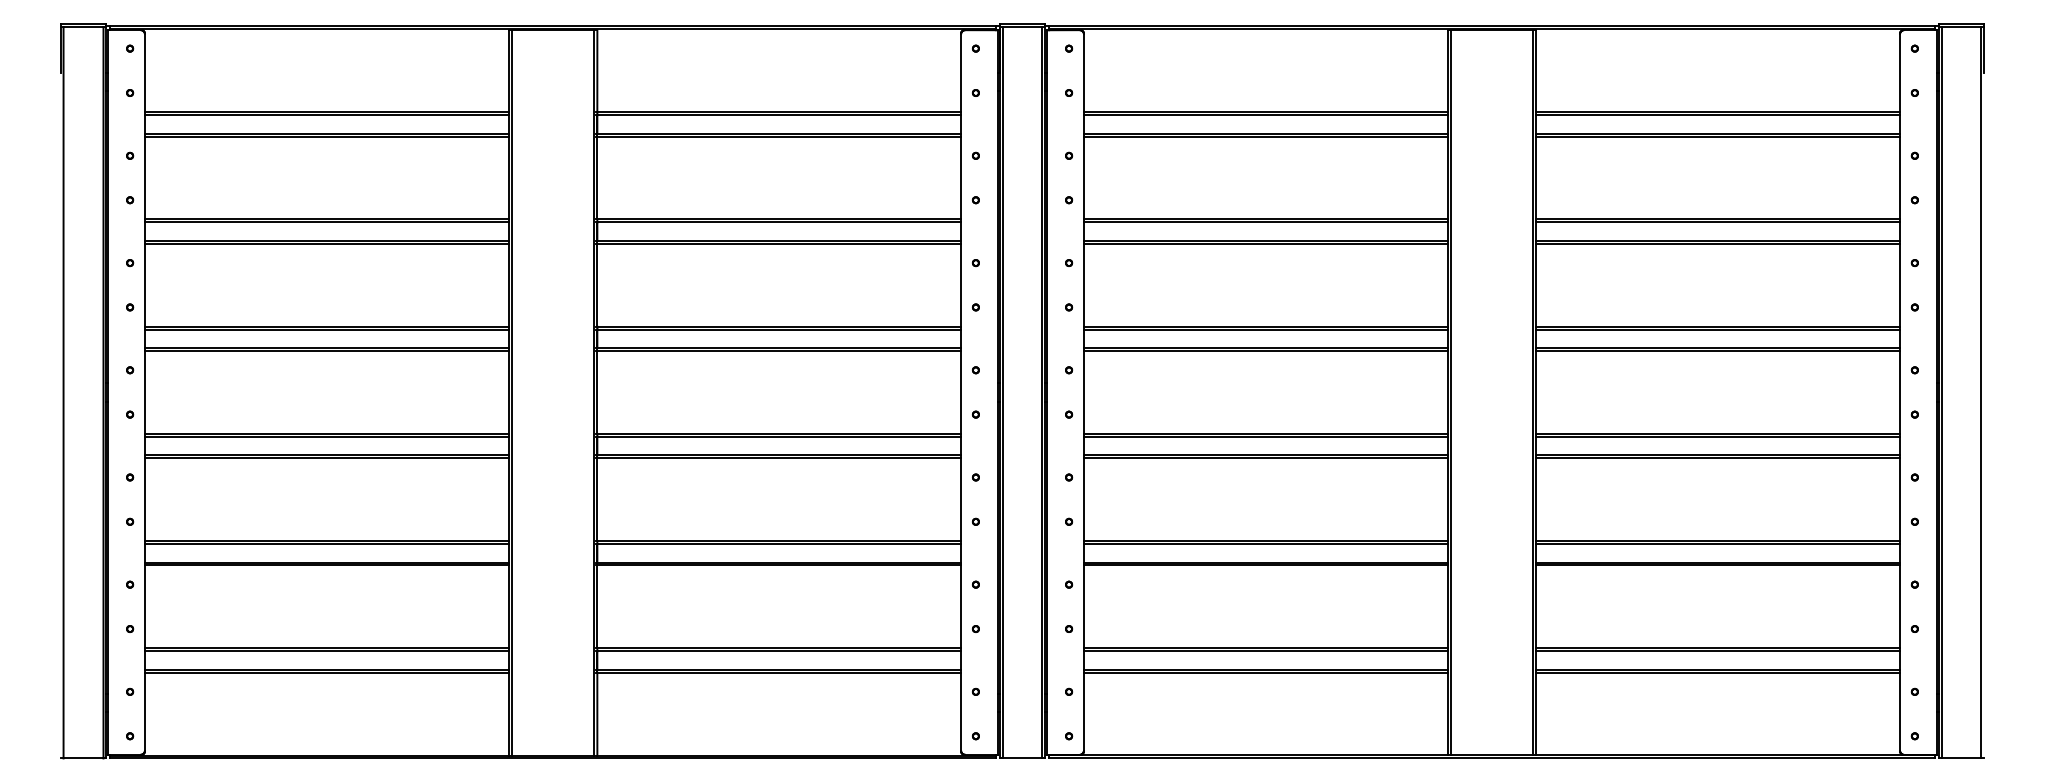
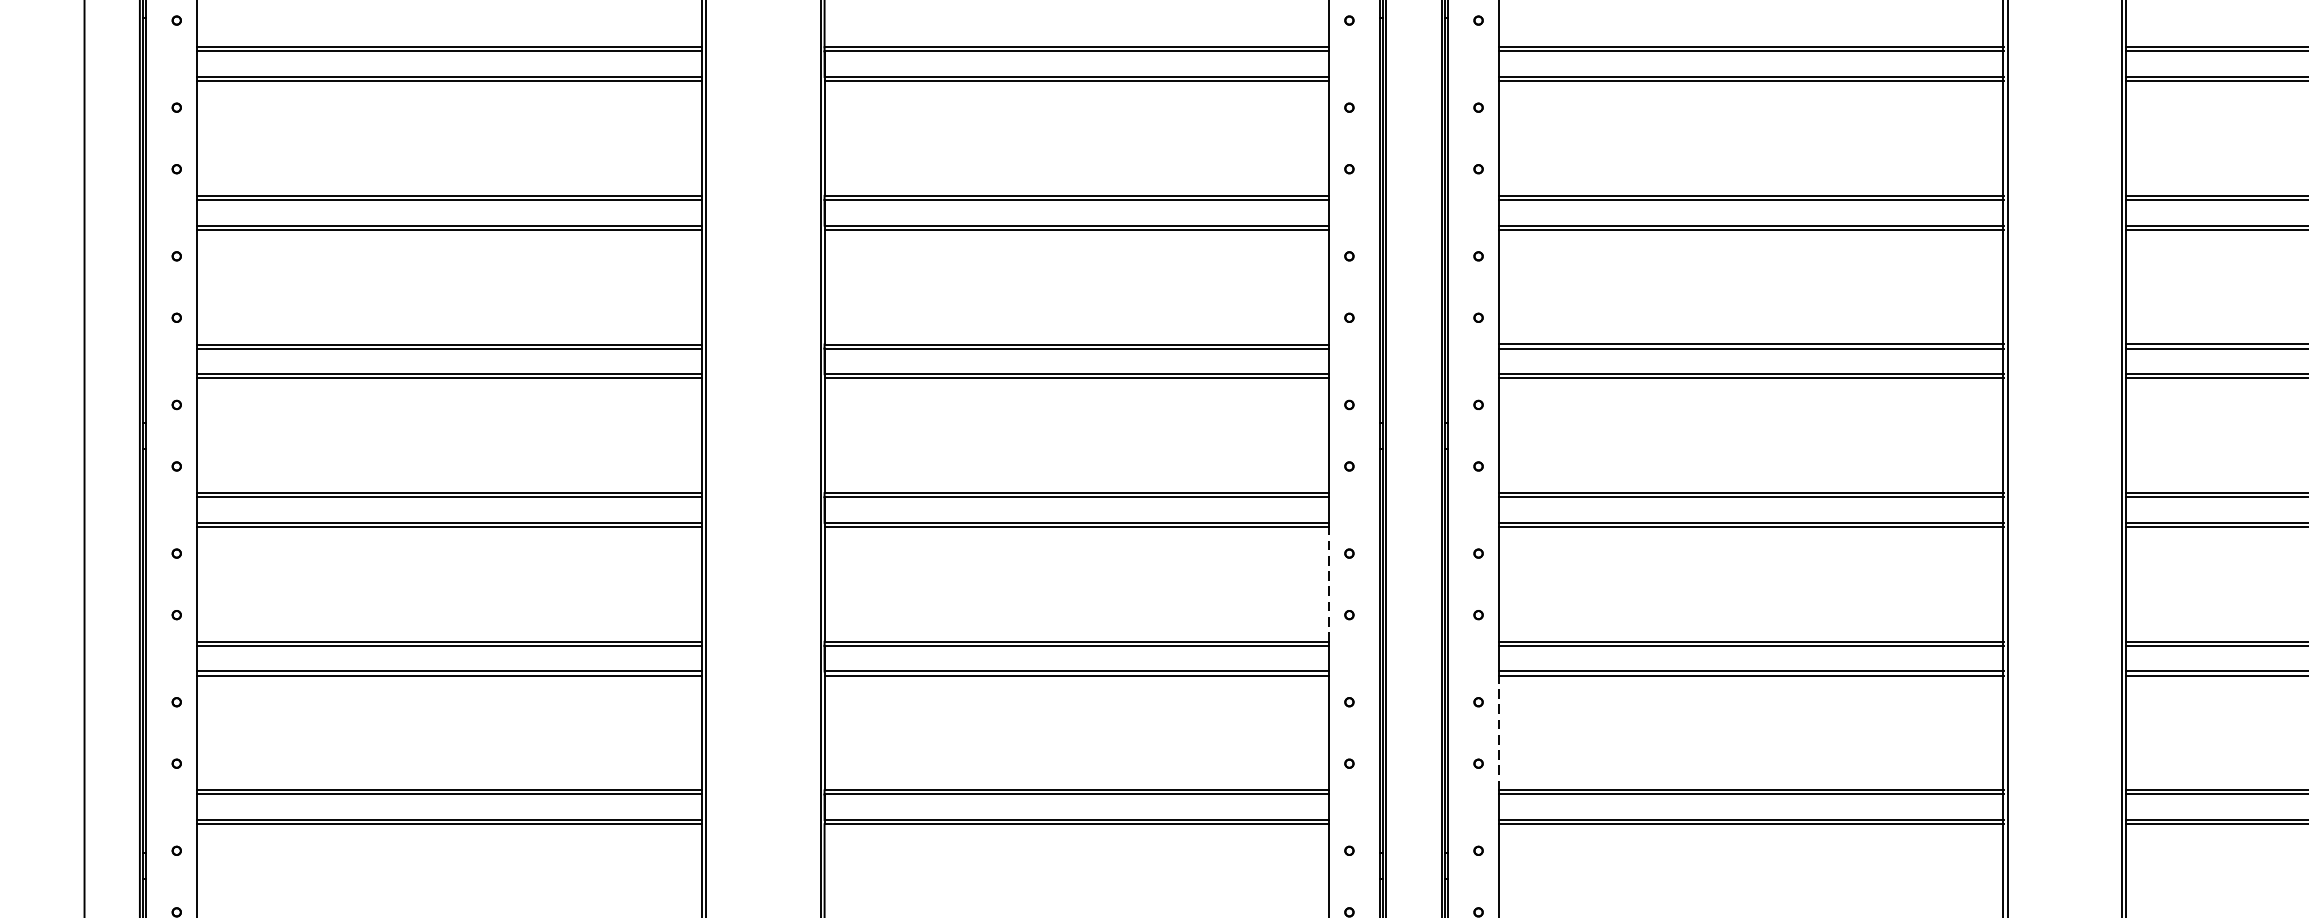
line: (961, 499) -> (1329, 584), solid -> dashed
line: (1083, 606) -> (1498, 732), solid -> dashed

